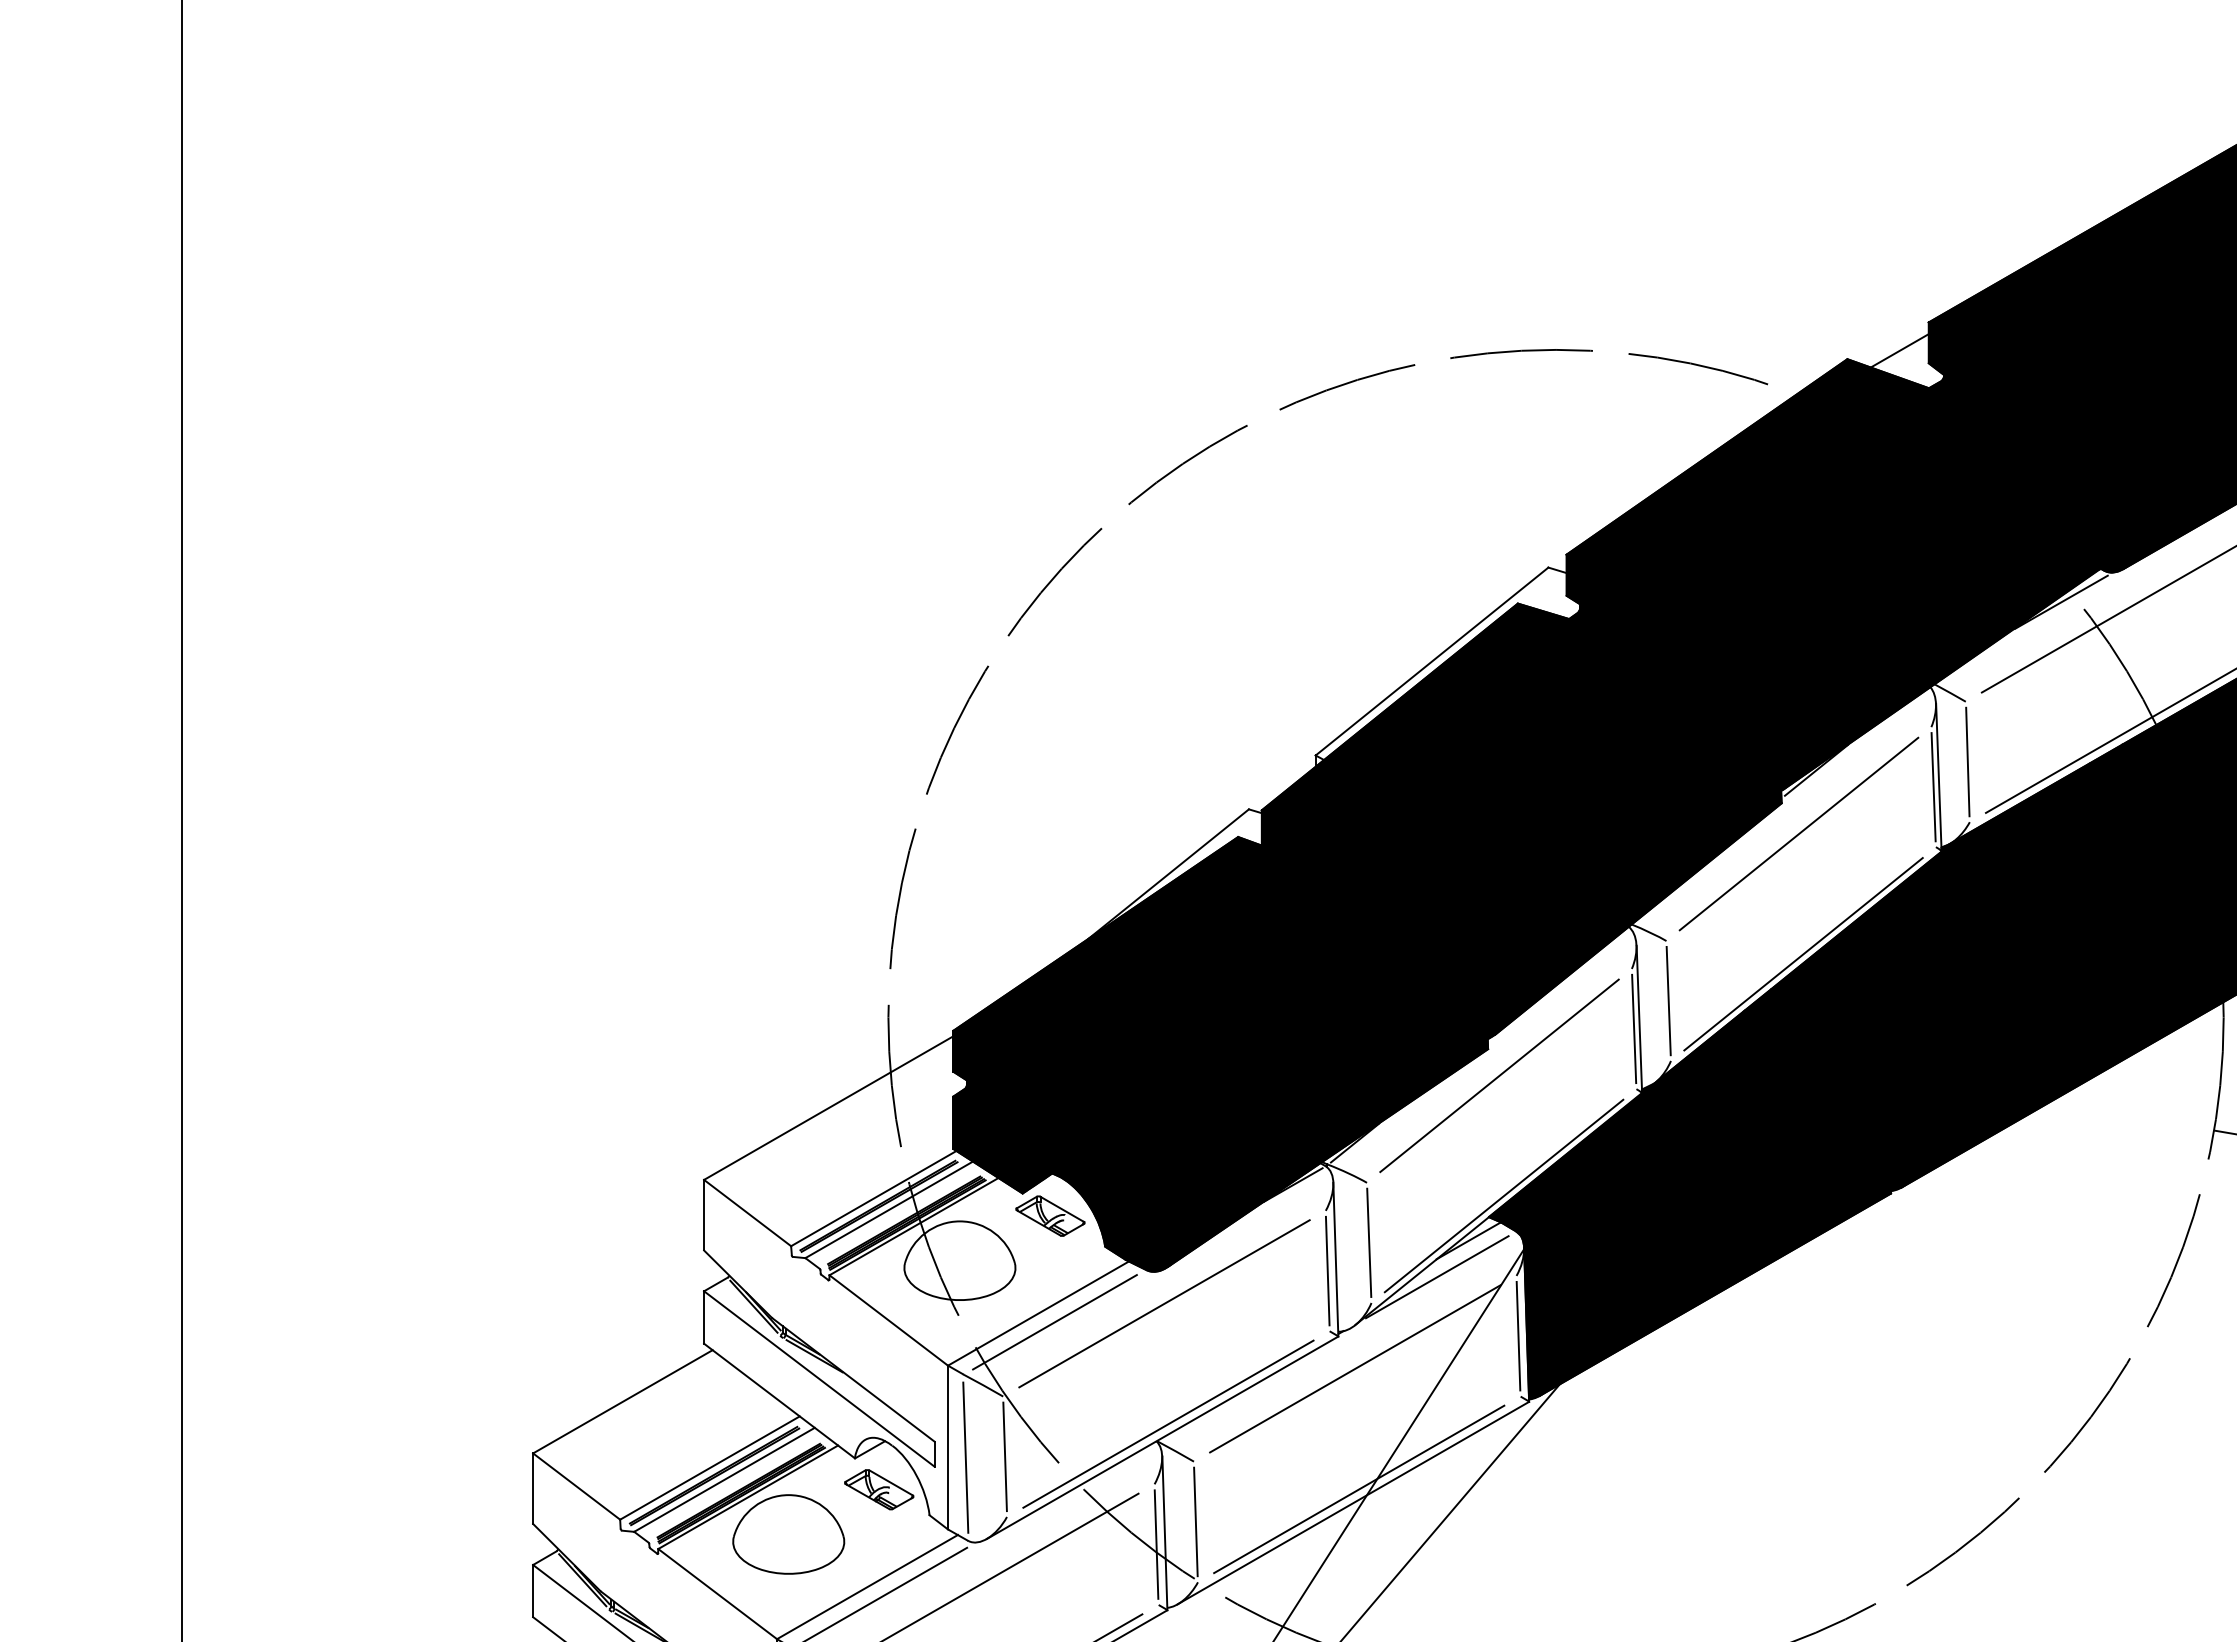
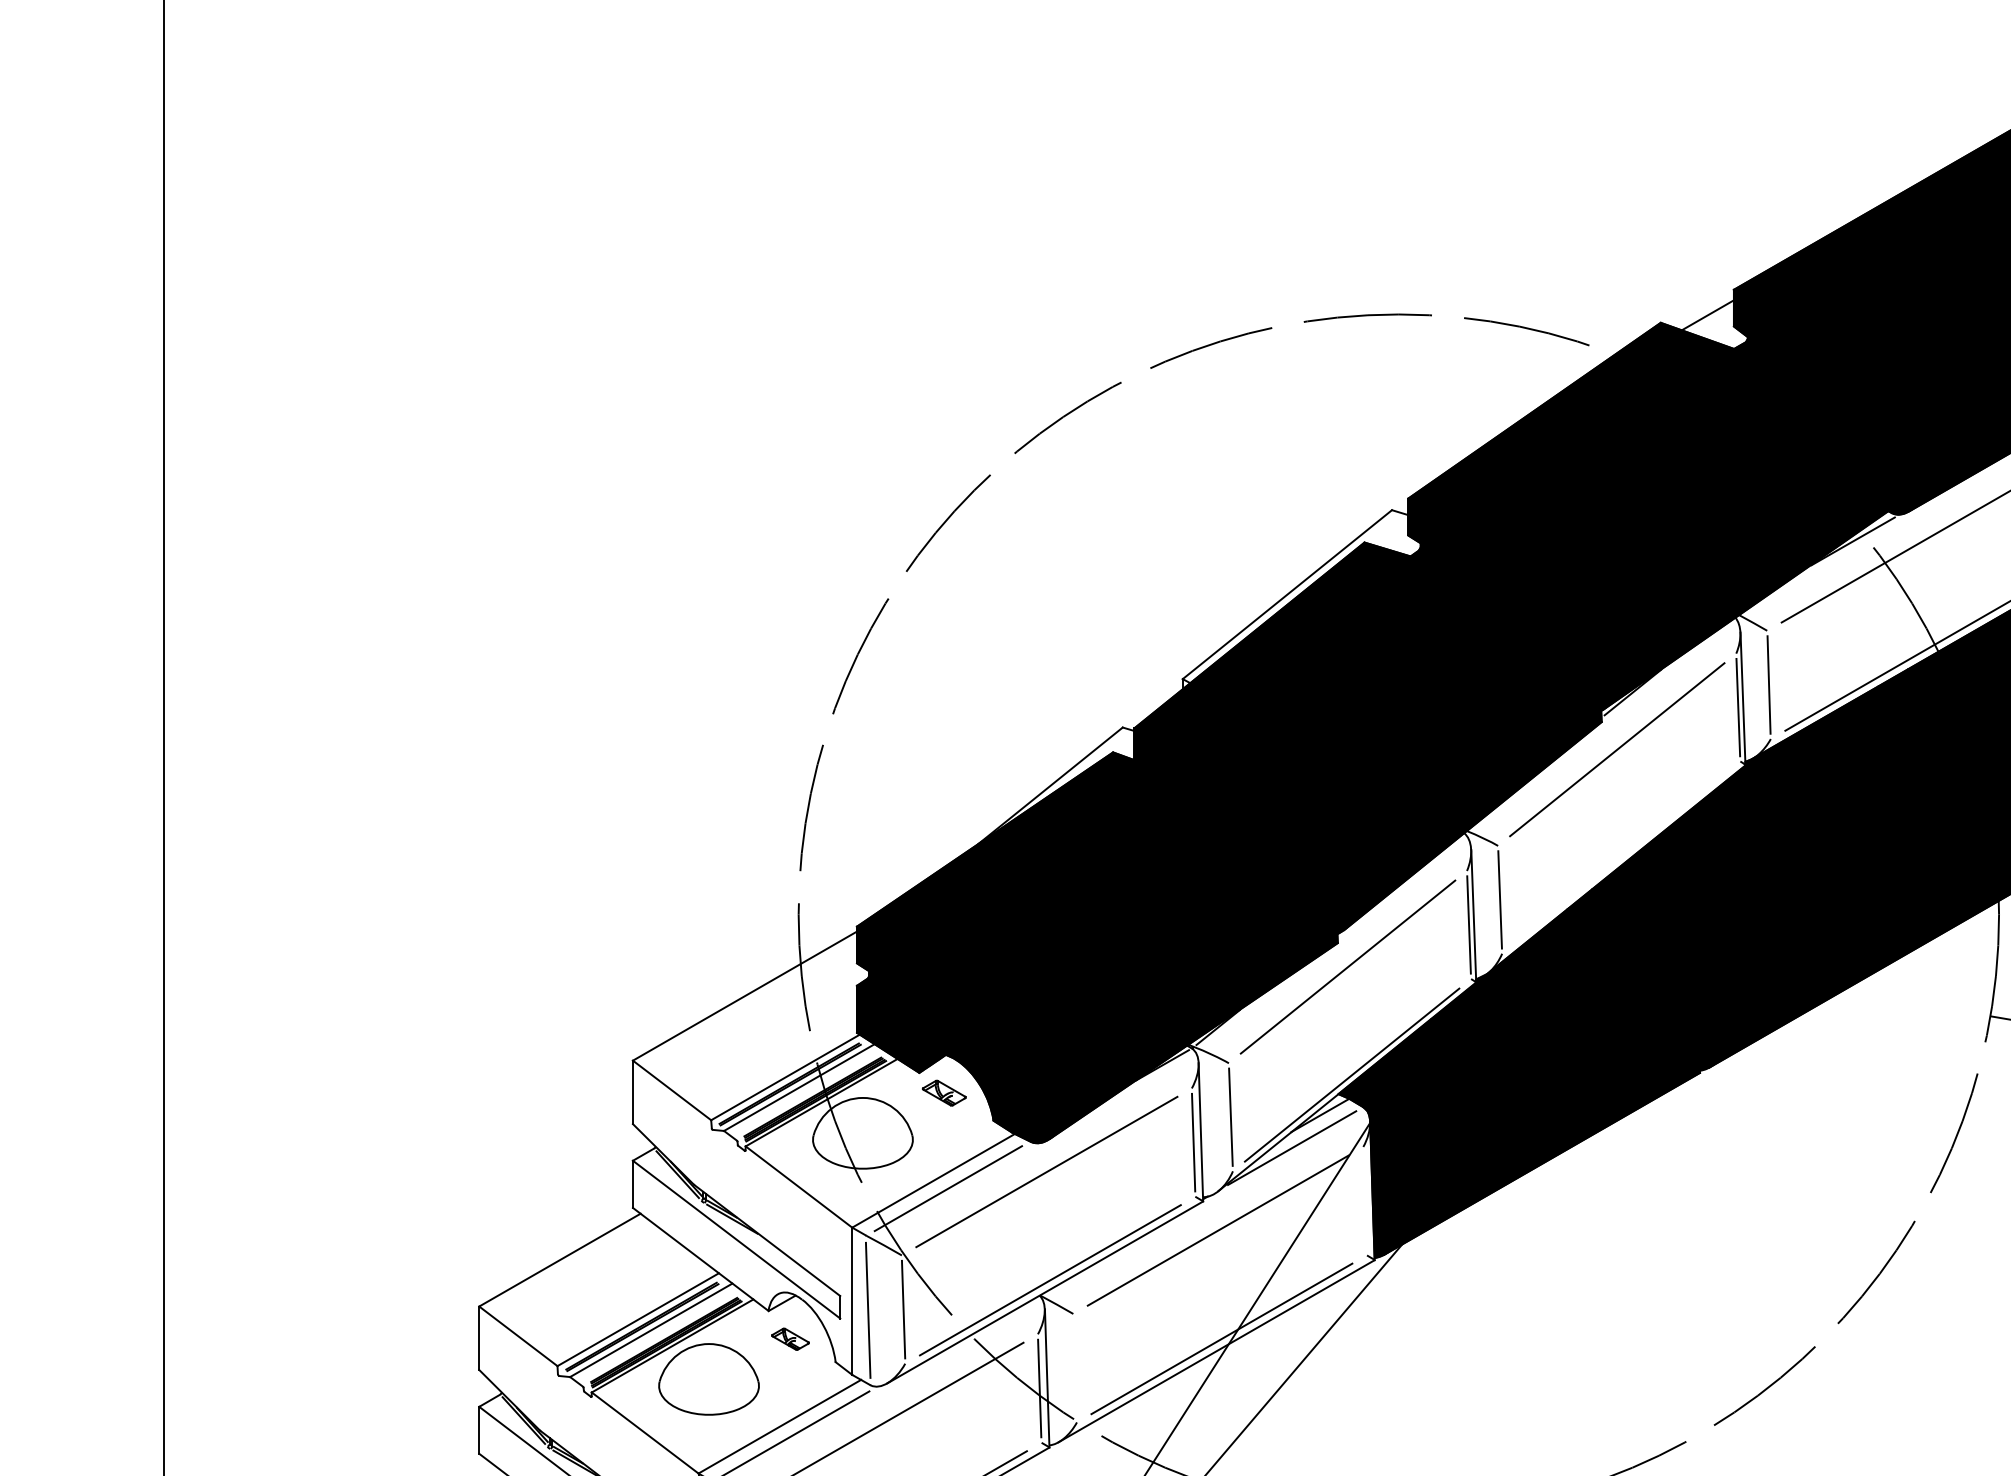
line: (1803, 954) -> (1621, 858), removed
part: (1050, 1215) -> (944, 1092), size x0.7
line: (1518, 1335) -> (1365, 1200), removed
part: (879, 1489) -> (790, 1338), size x0.6
line: (1195, 1521) -> (1074, 1367), removed

